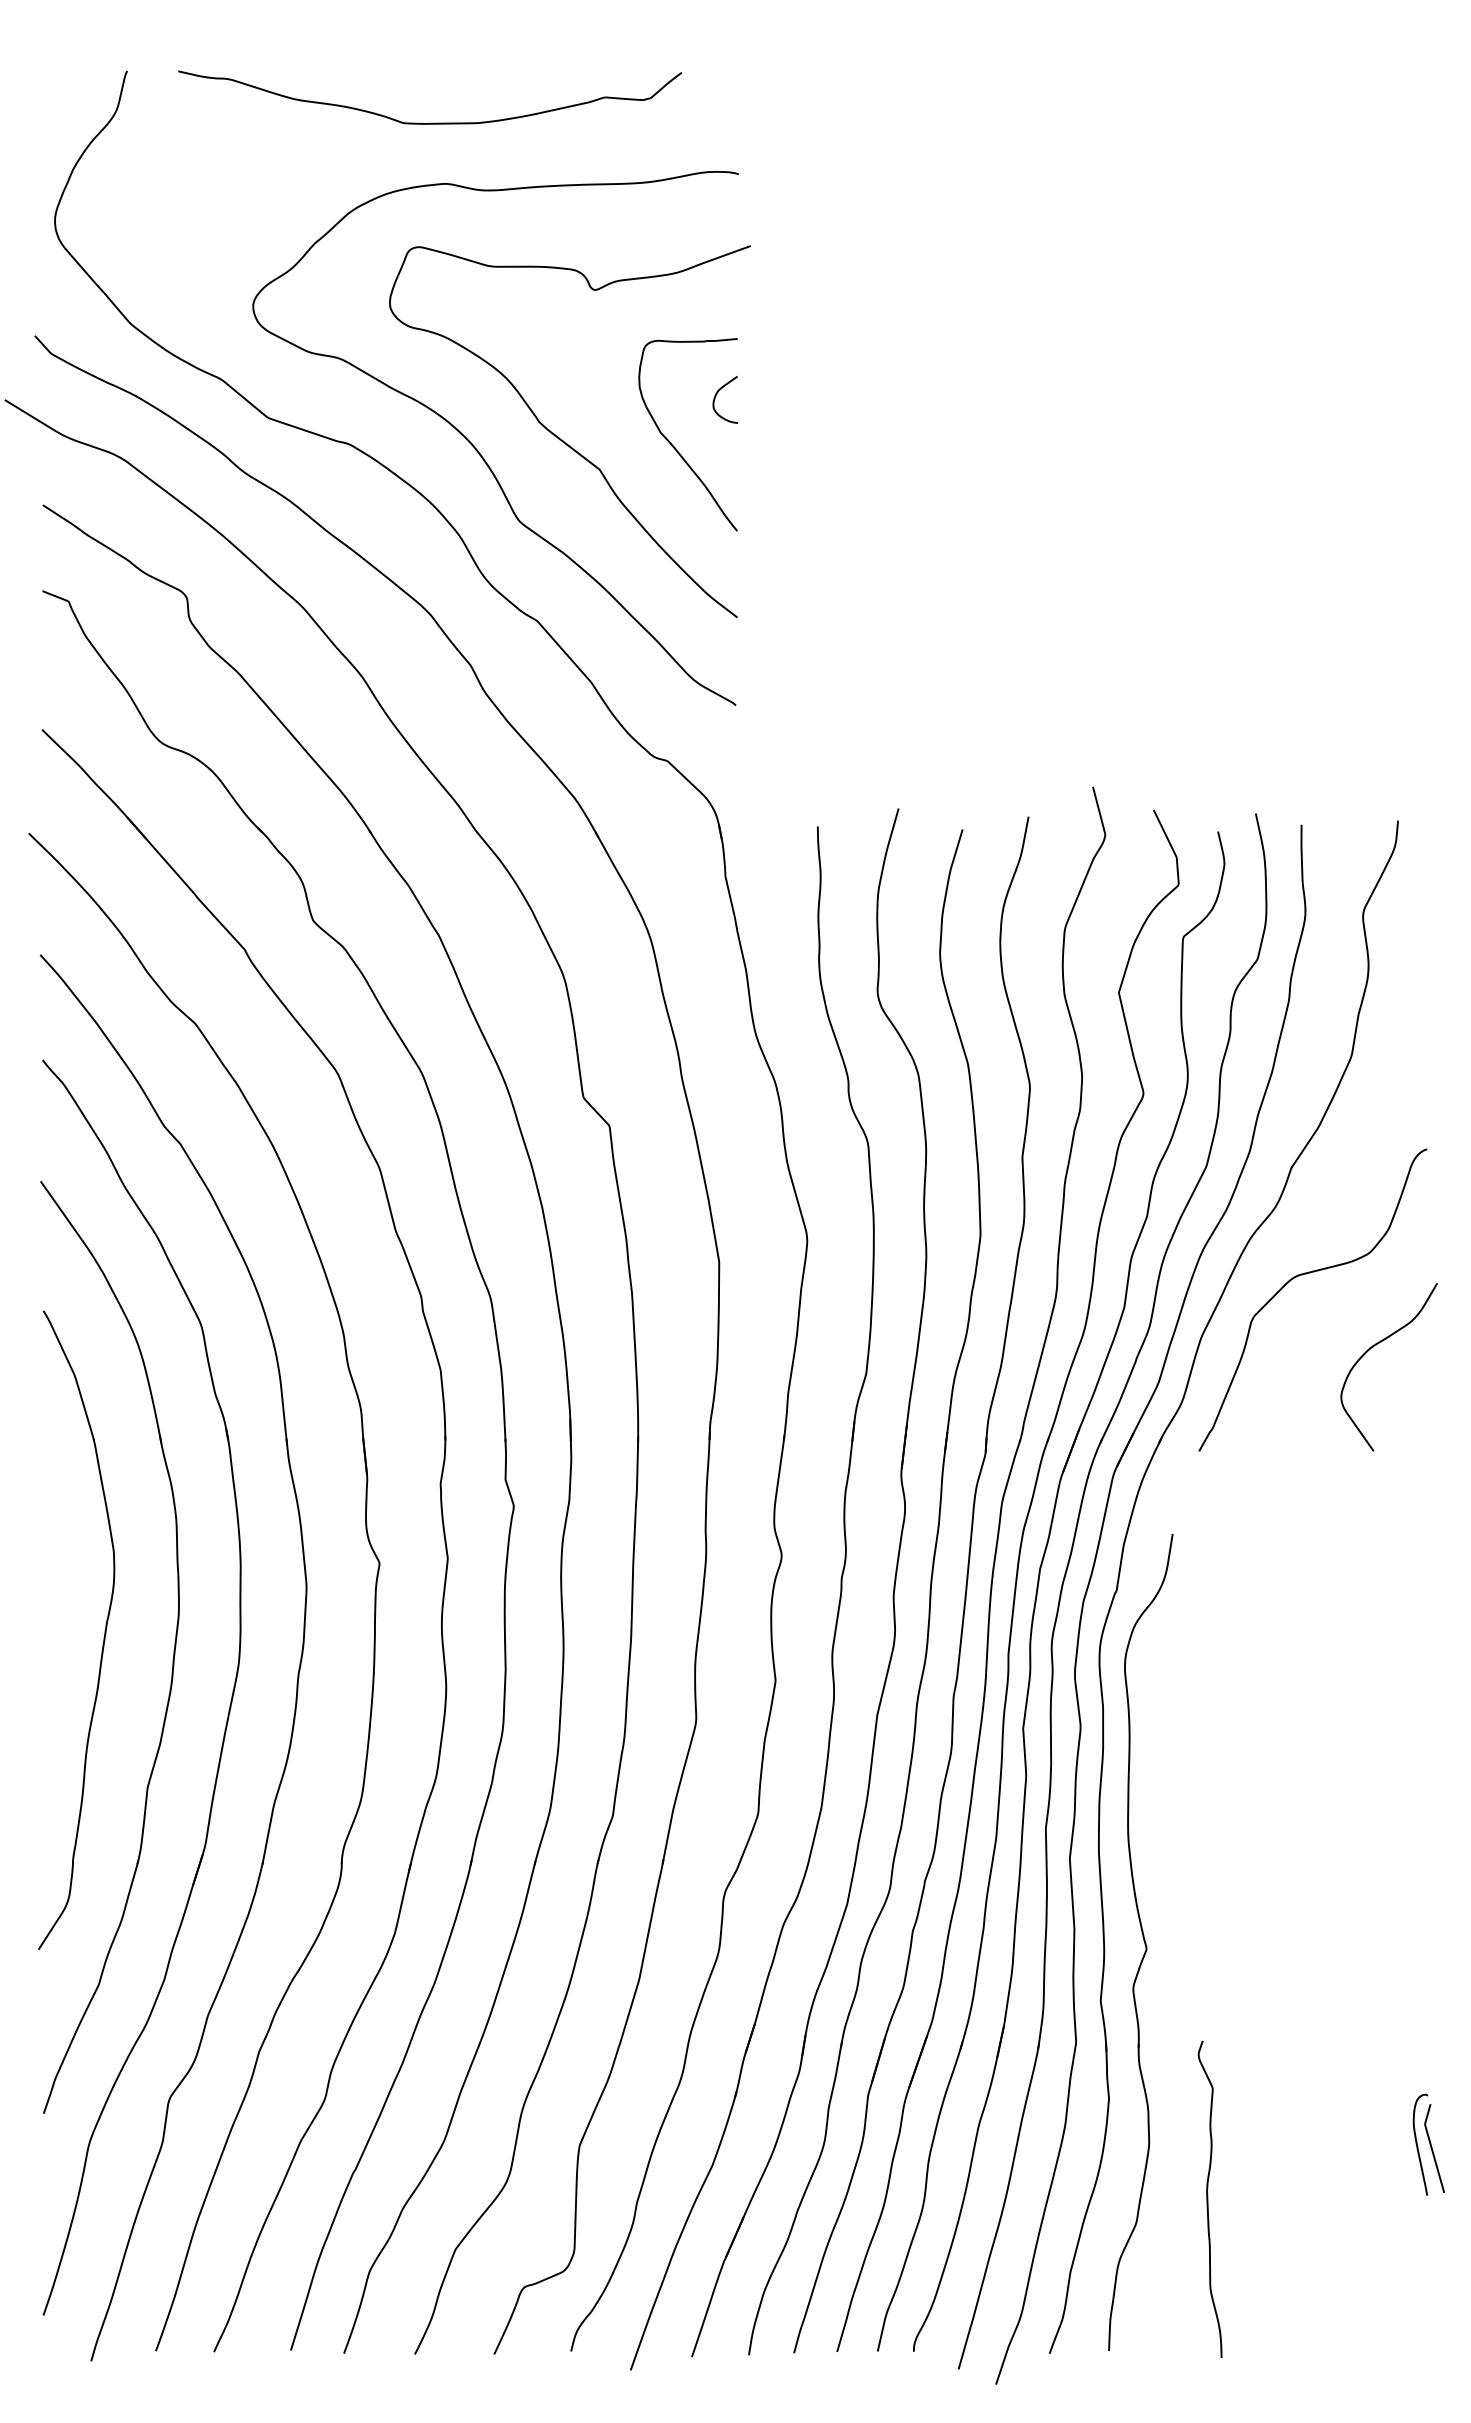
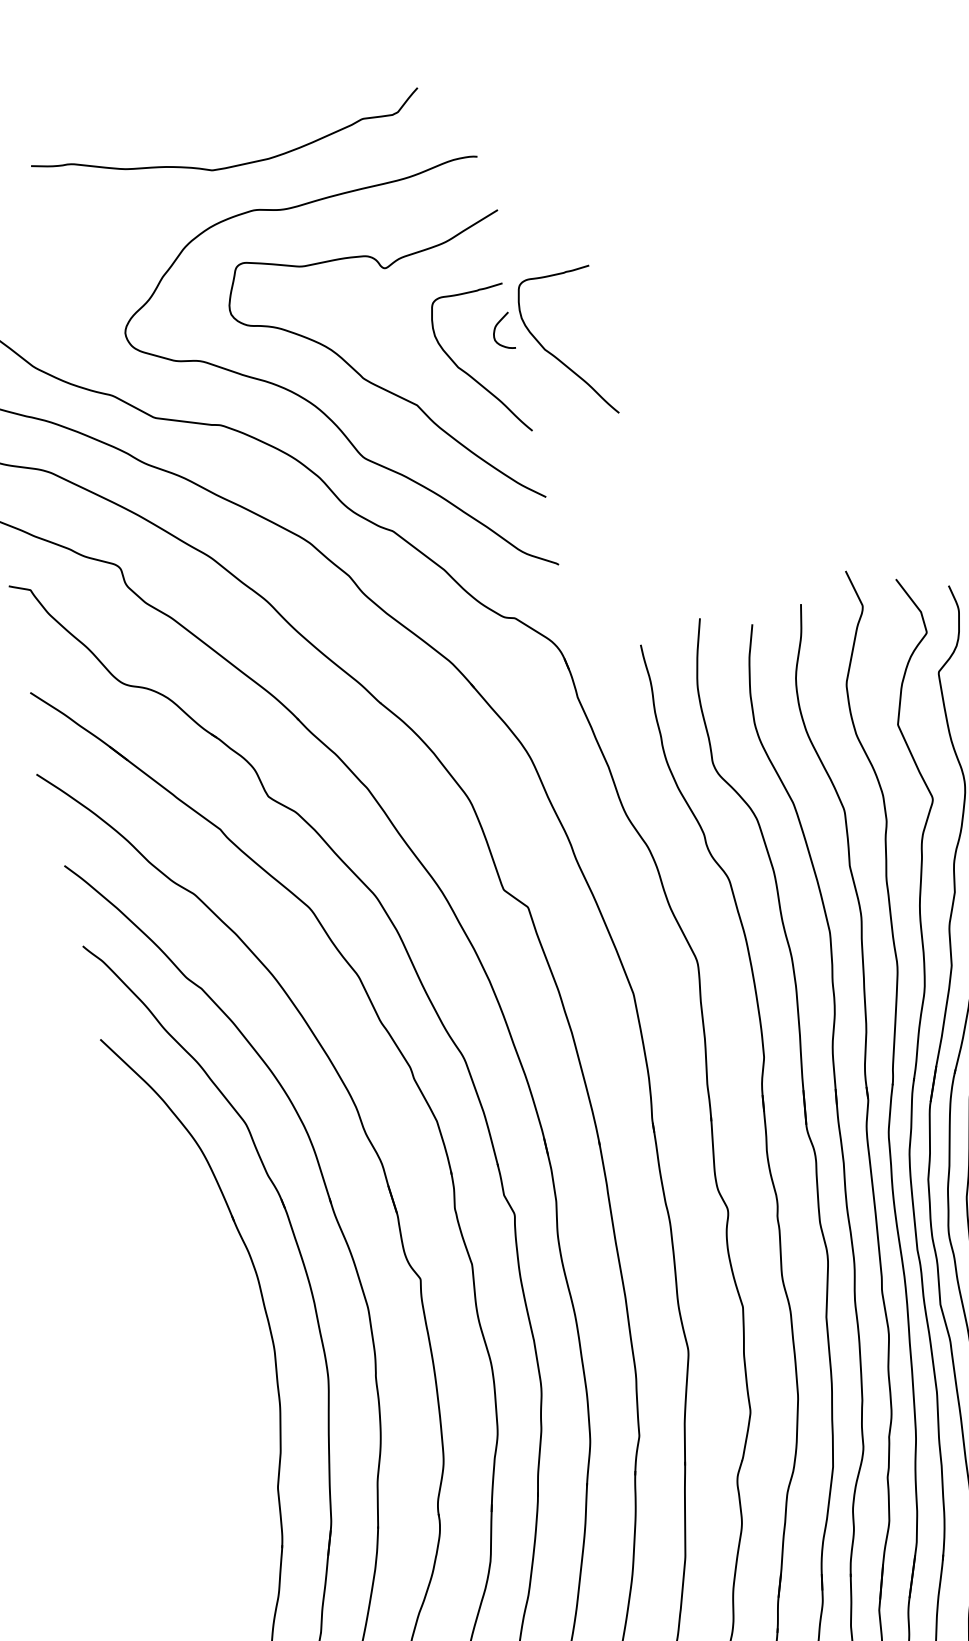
curve: (787, 446) -> (557, 358), added
part: (104, 1630) -> (220, 1374), removed

